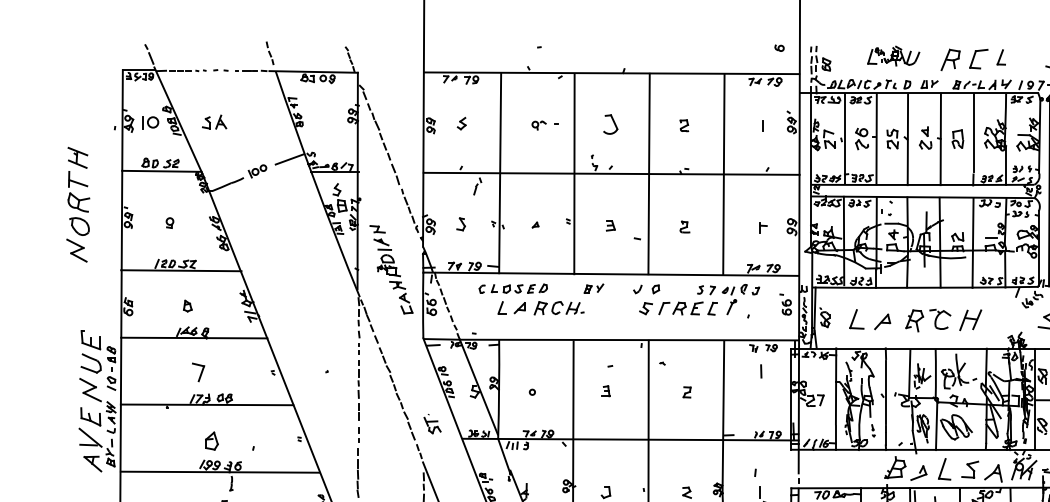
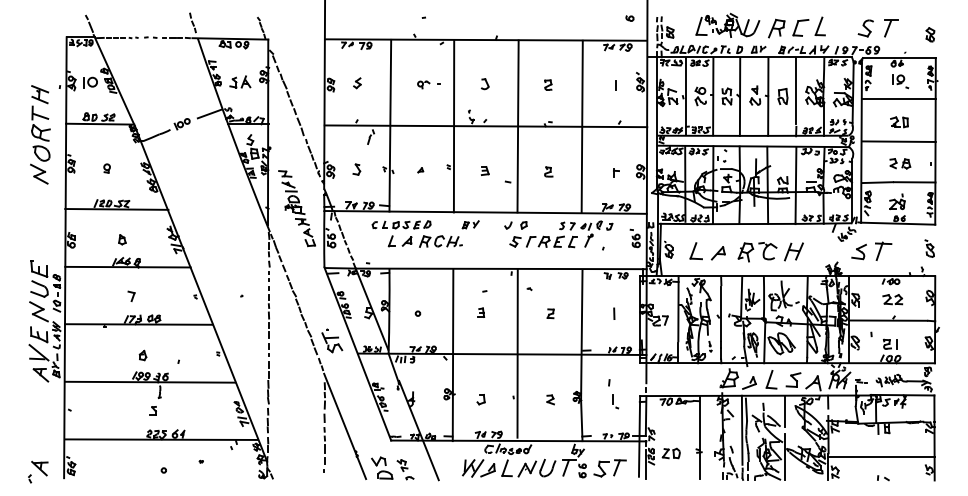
part: (893, 55) -> (727, 24), size x1.43
part: (1000, 57) -> (819, 26), size x1.43
part: (214, 121) -> (240, 81), moved
part: (609, 125) -> (484, 84), size x0.62
part: (78, 204) -> (40, 134), moved
part: (198, 371) -> (131, 295), size x0.62
line: (761, 371) -> (614, 313), moved
part: (432, 423) -> (332, 340), size x1.43
part: (211, 441) -> (142, 355), size x0.62

